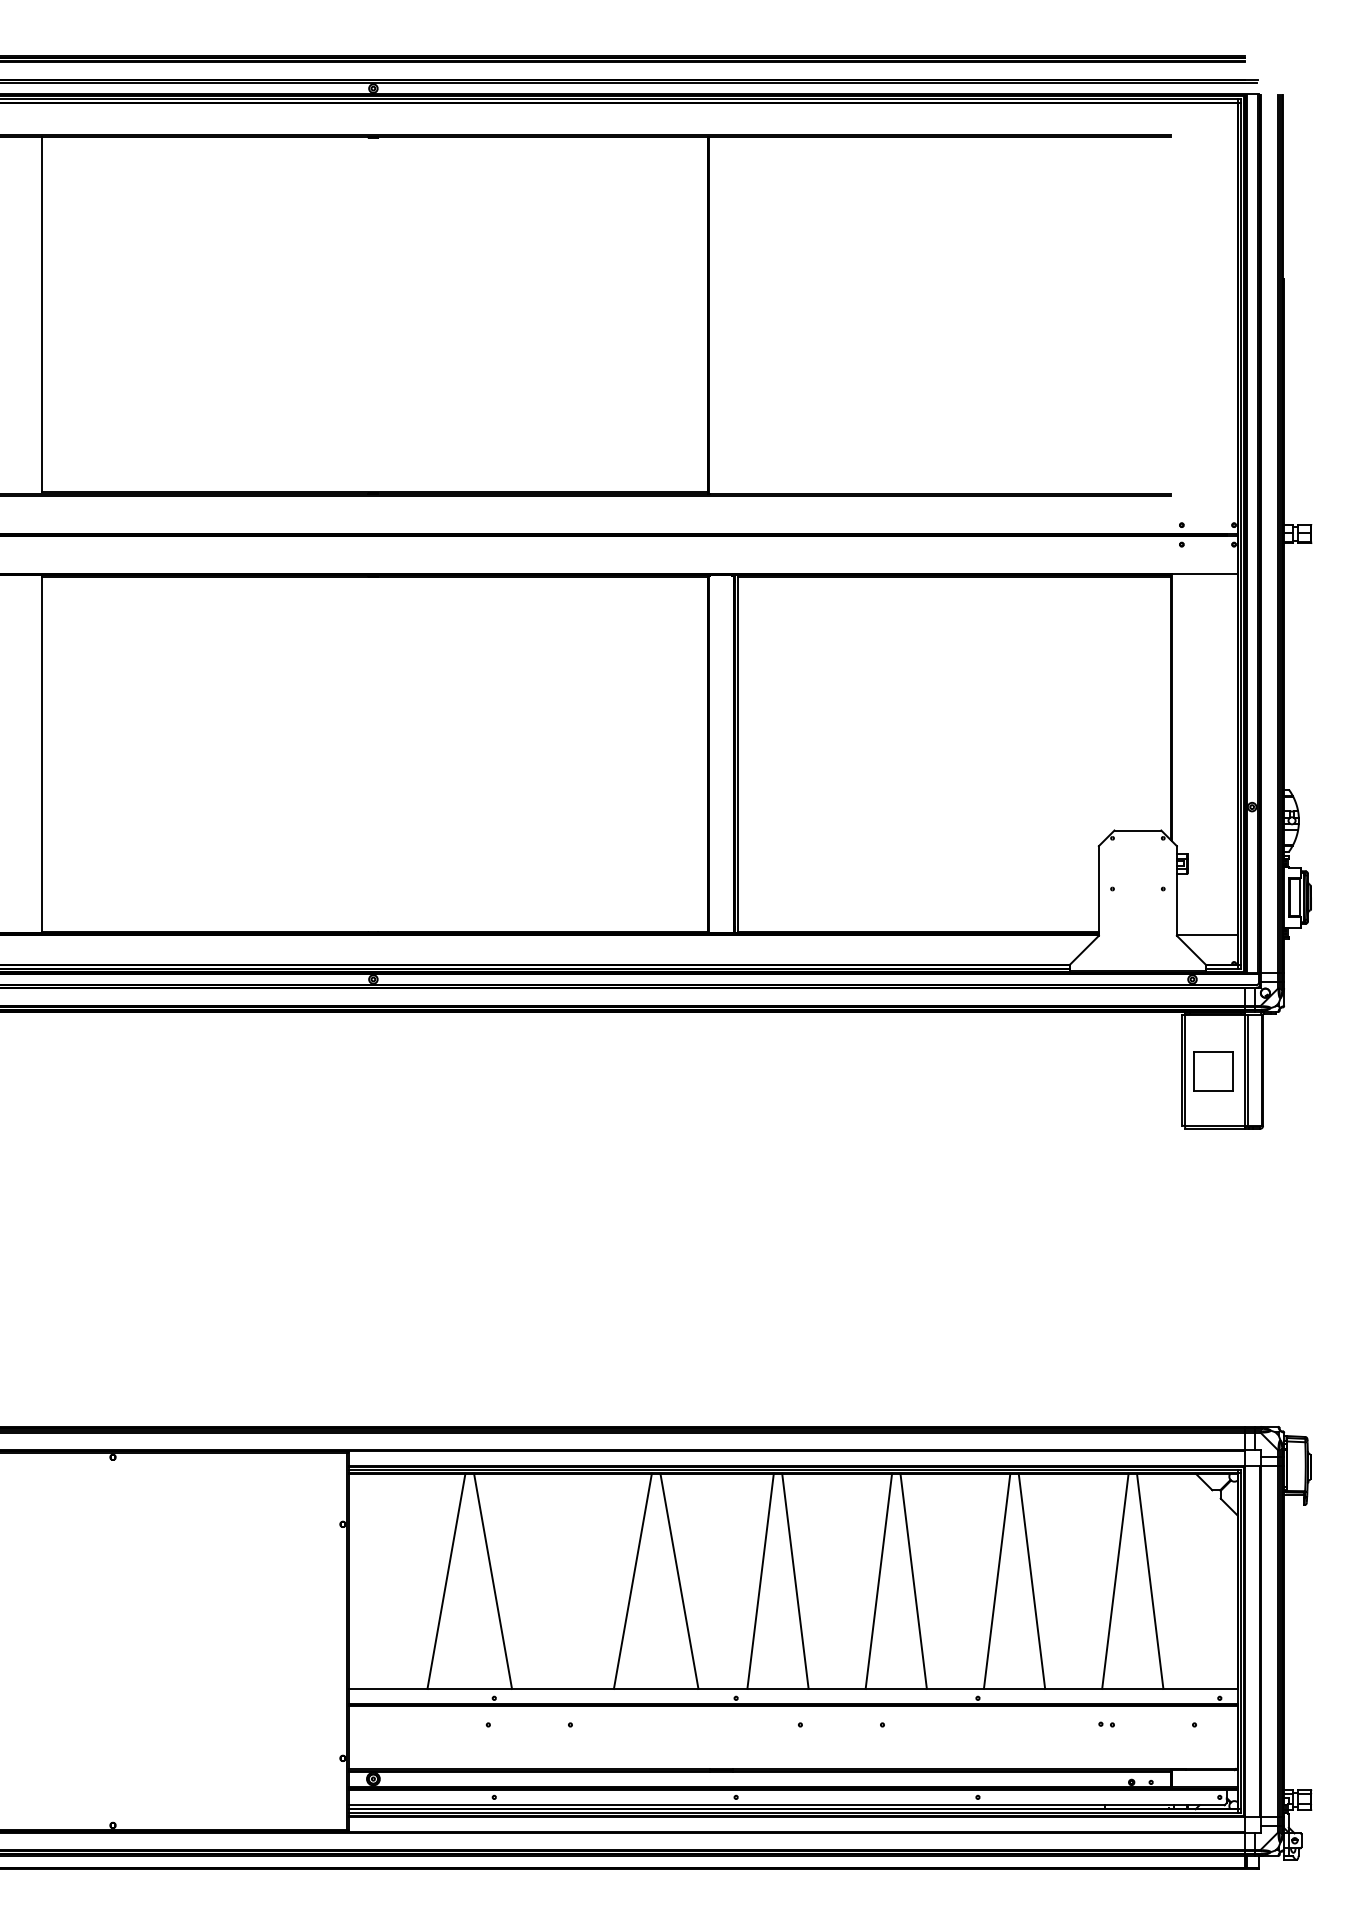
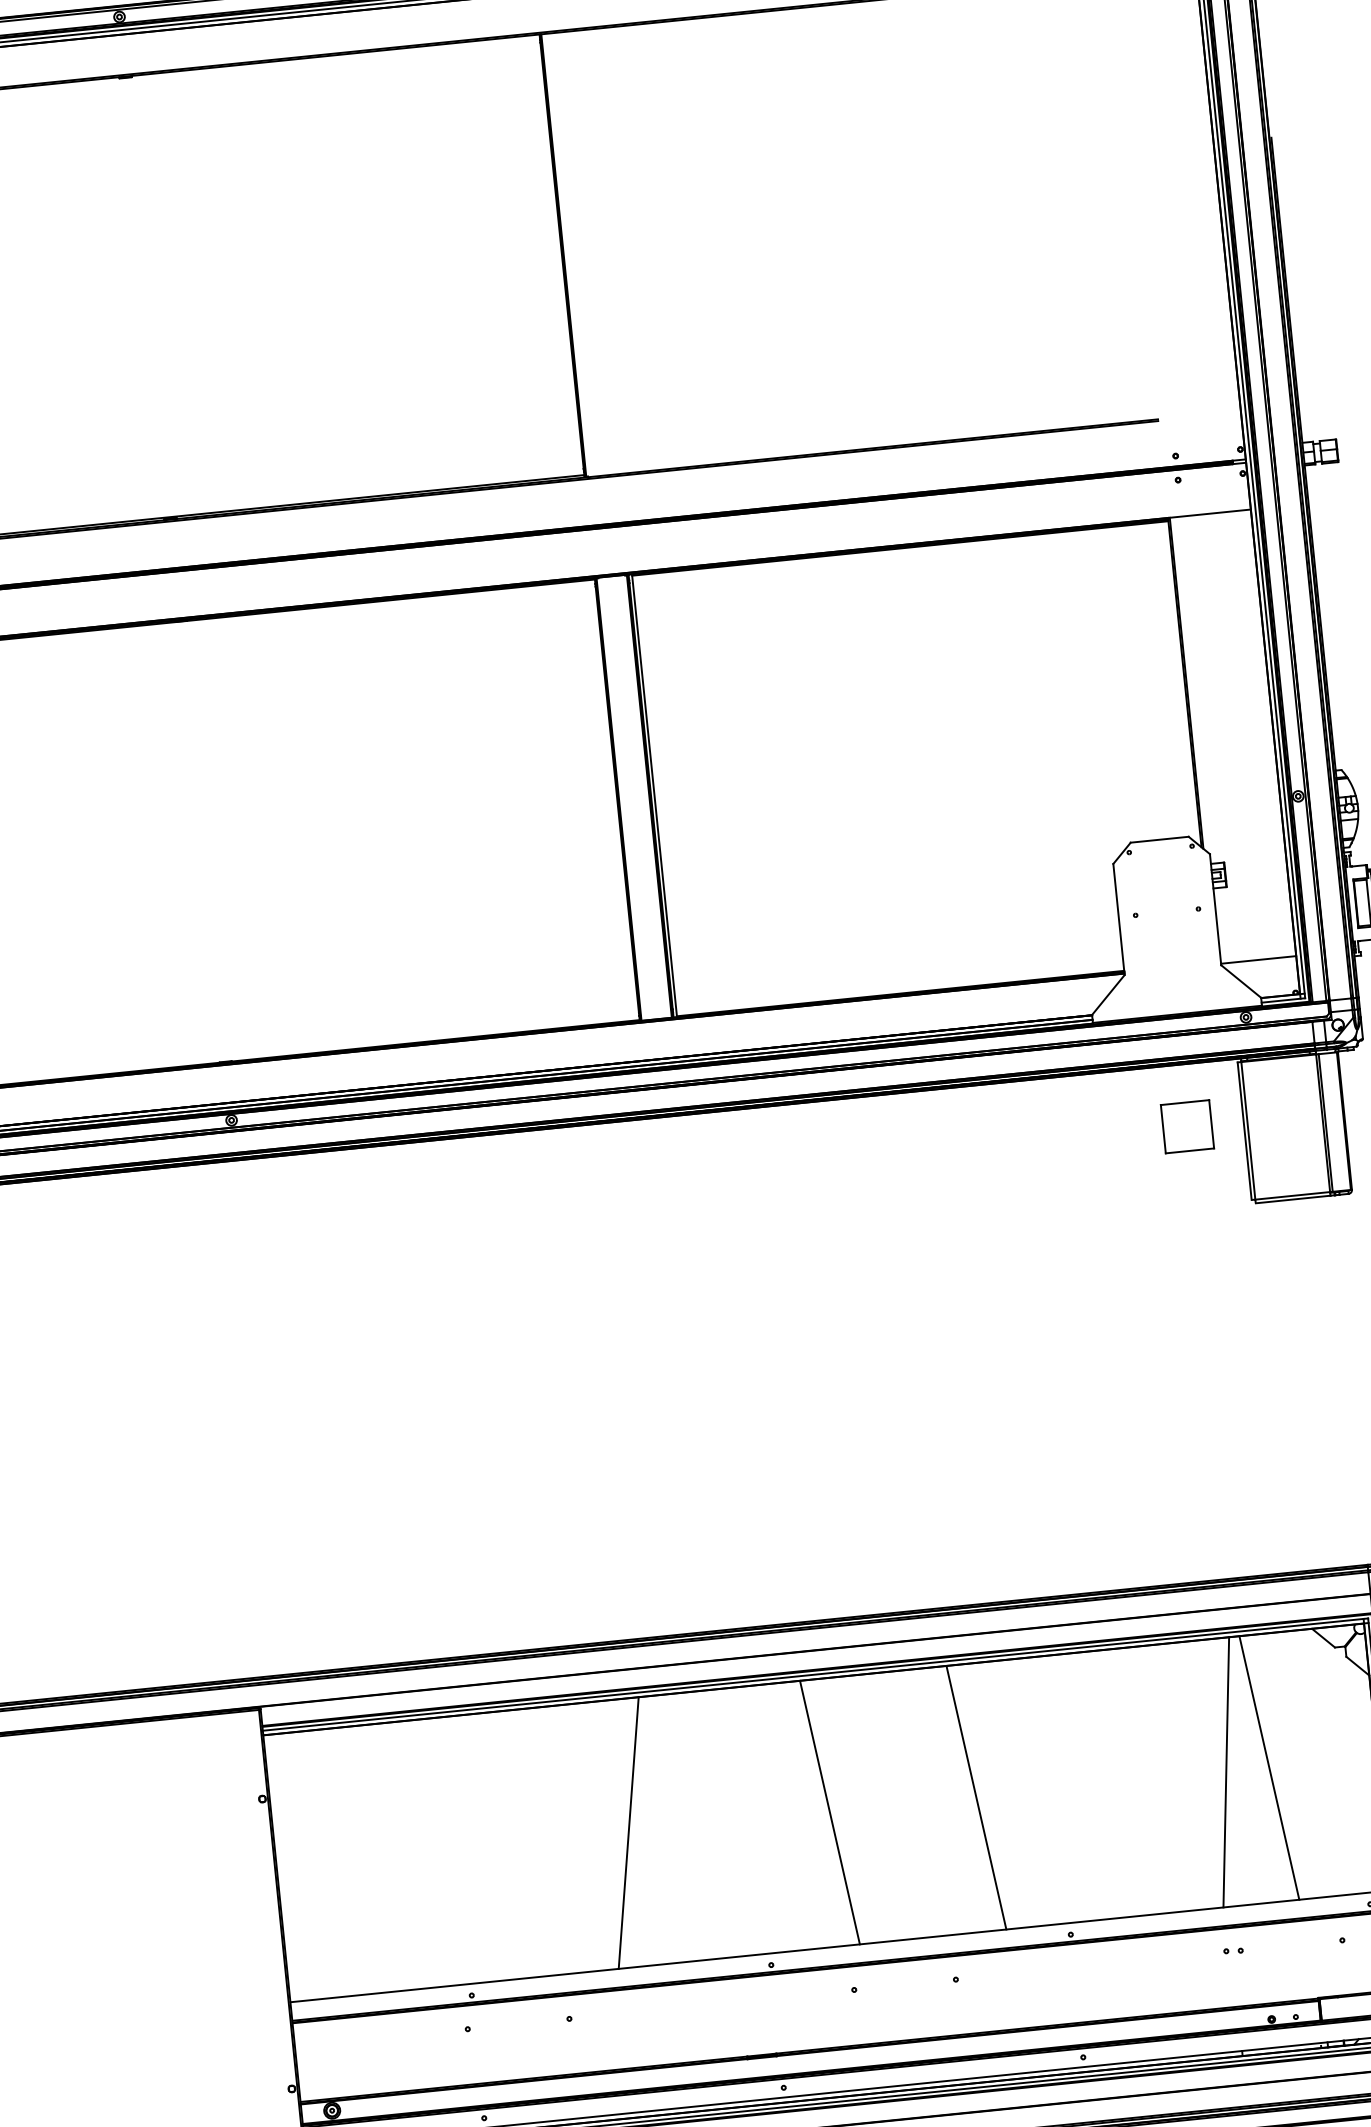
part: (1213, 1071) -> (1187, 1127), moved
line: (446, 1580) -> (397, 1855), removed
line: (493, 1580) -> (455, 1849), removed
line: (679, 1580) -> (686, 1826), removed
line: (760, 1580) -> (786, 1816), removed
line: (878, 1580) -> (932, 1801), removed
line: (996, 1580) -> (1078, 1786), removed
line: (1031, 1580) -> (1122, 1781), removed

